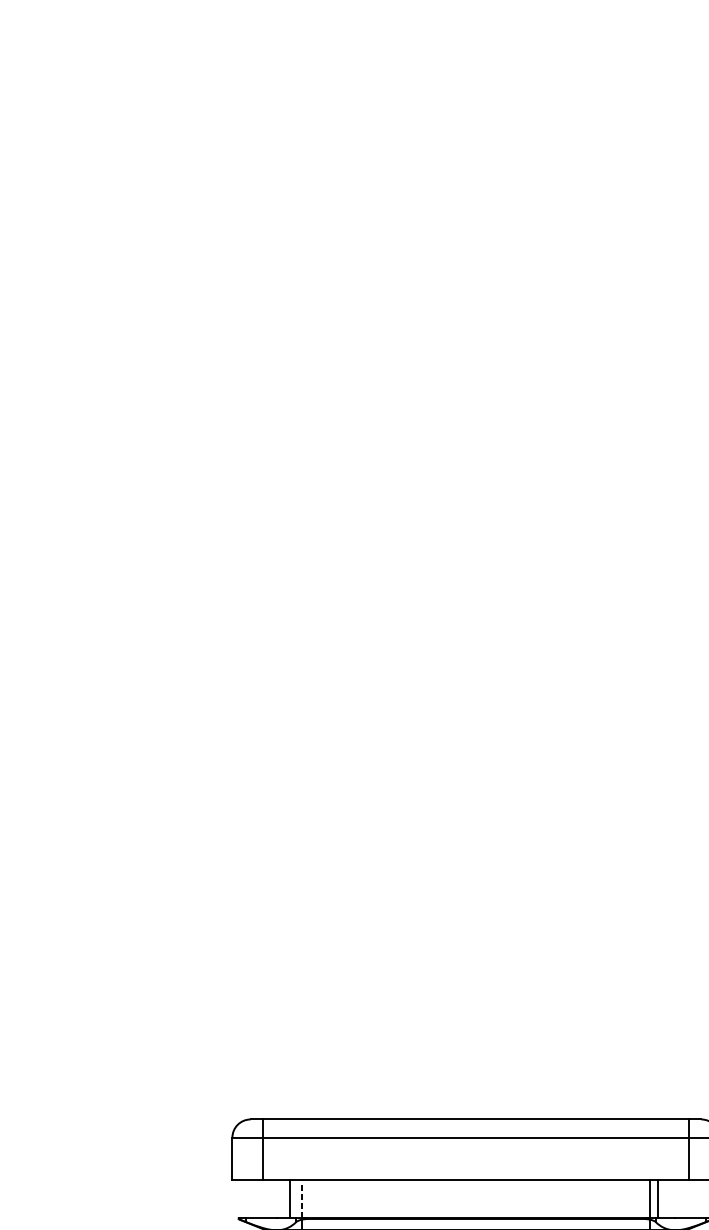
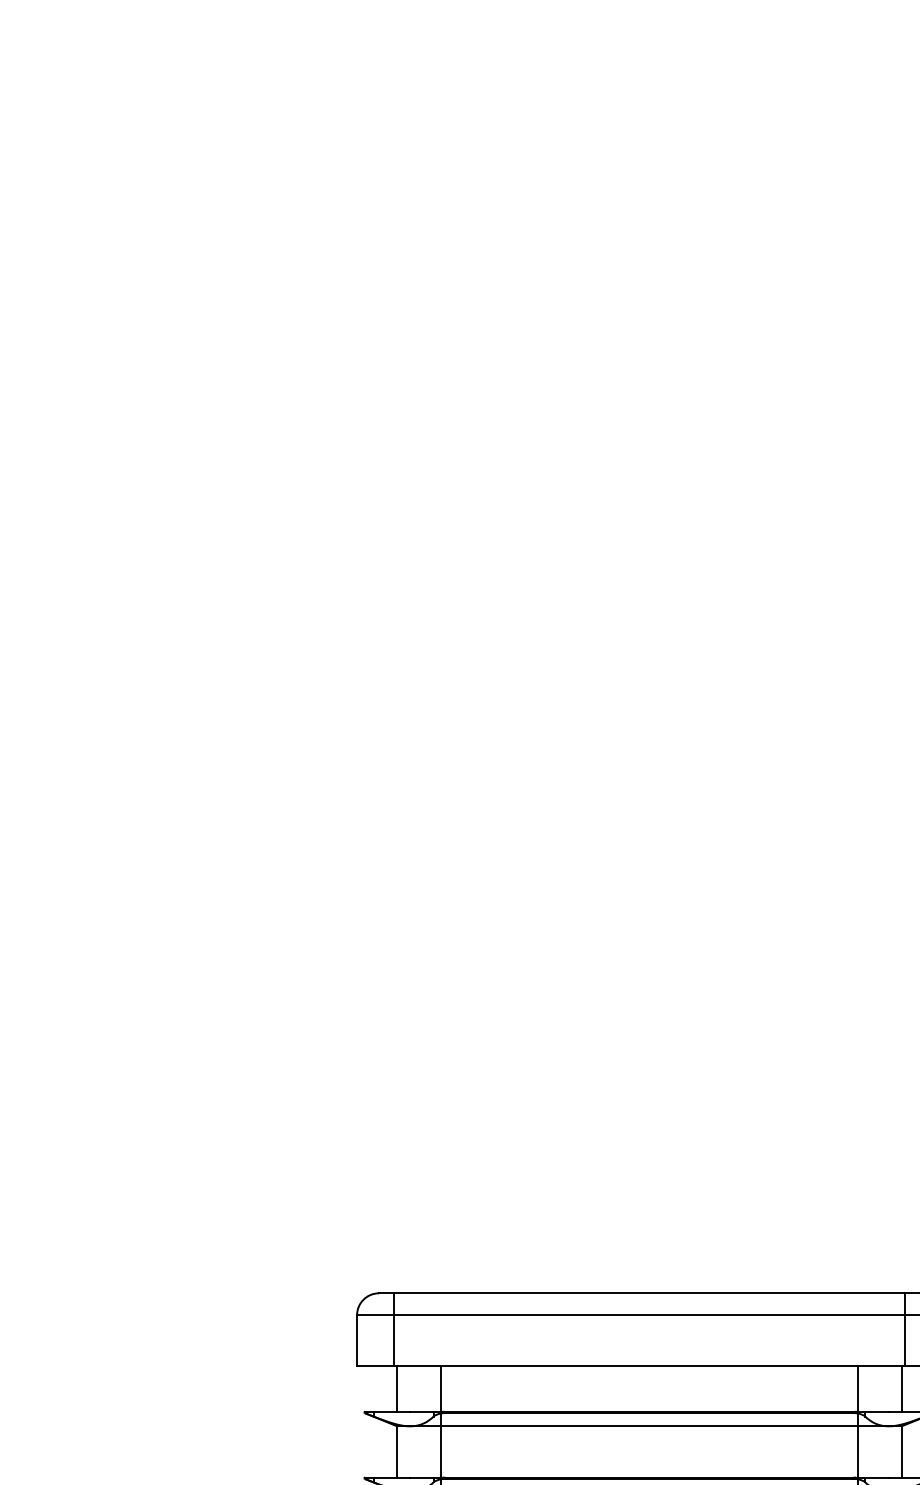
line: (290, 1198) -> (397, 1388), moved
line: (657, 1198) -> (901, 1388), moved
line: (302, 1199) -> (441, 1389), dashed -> solid

